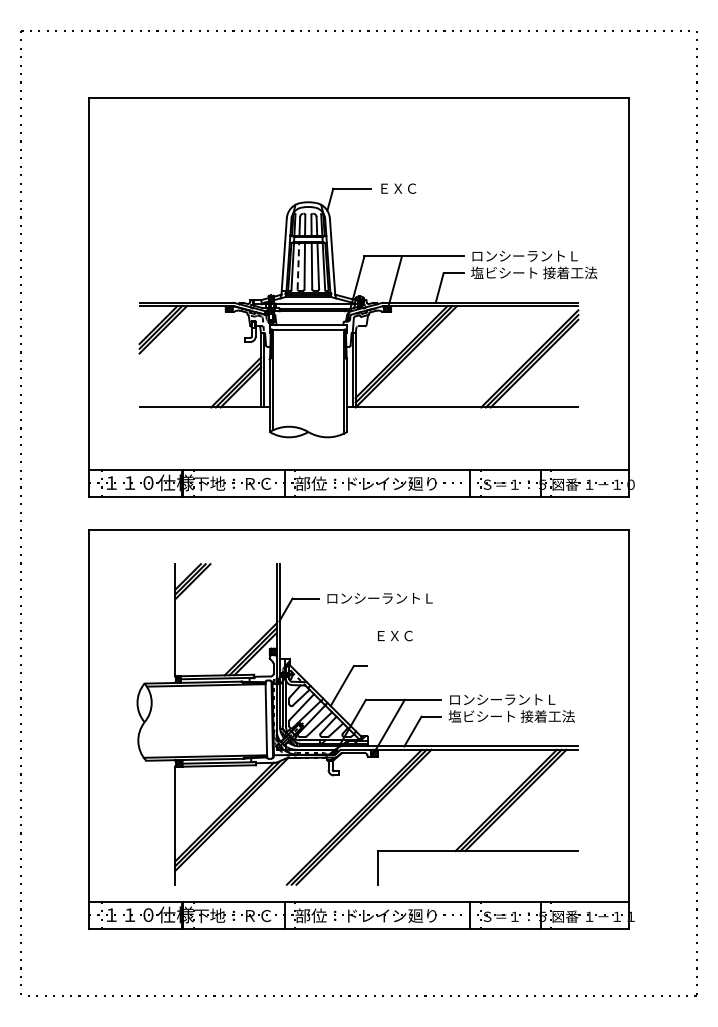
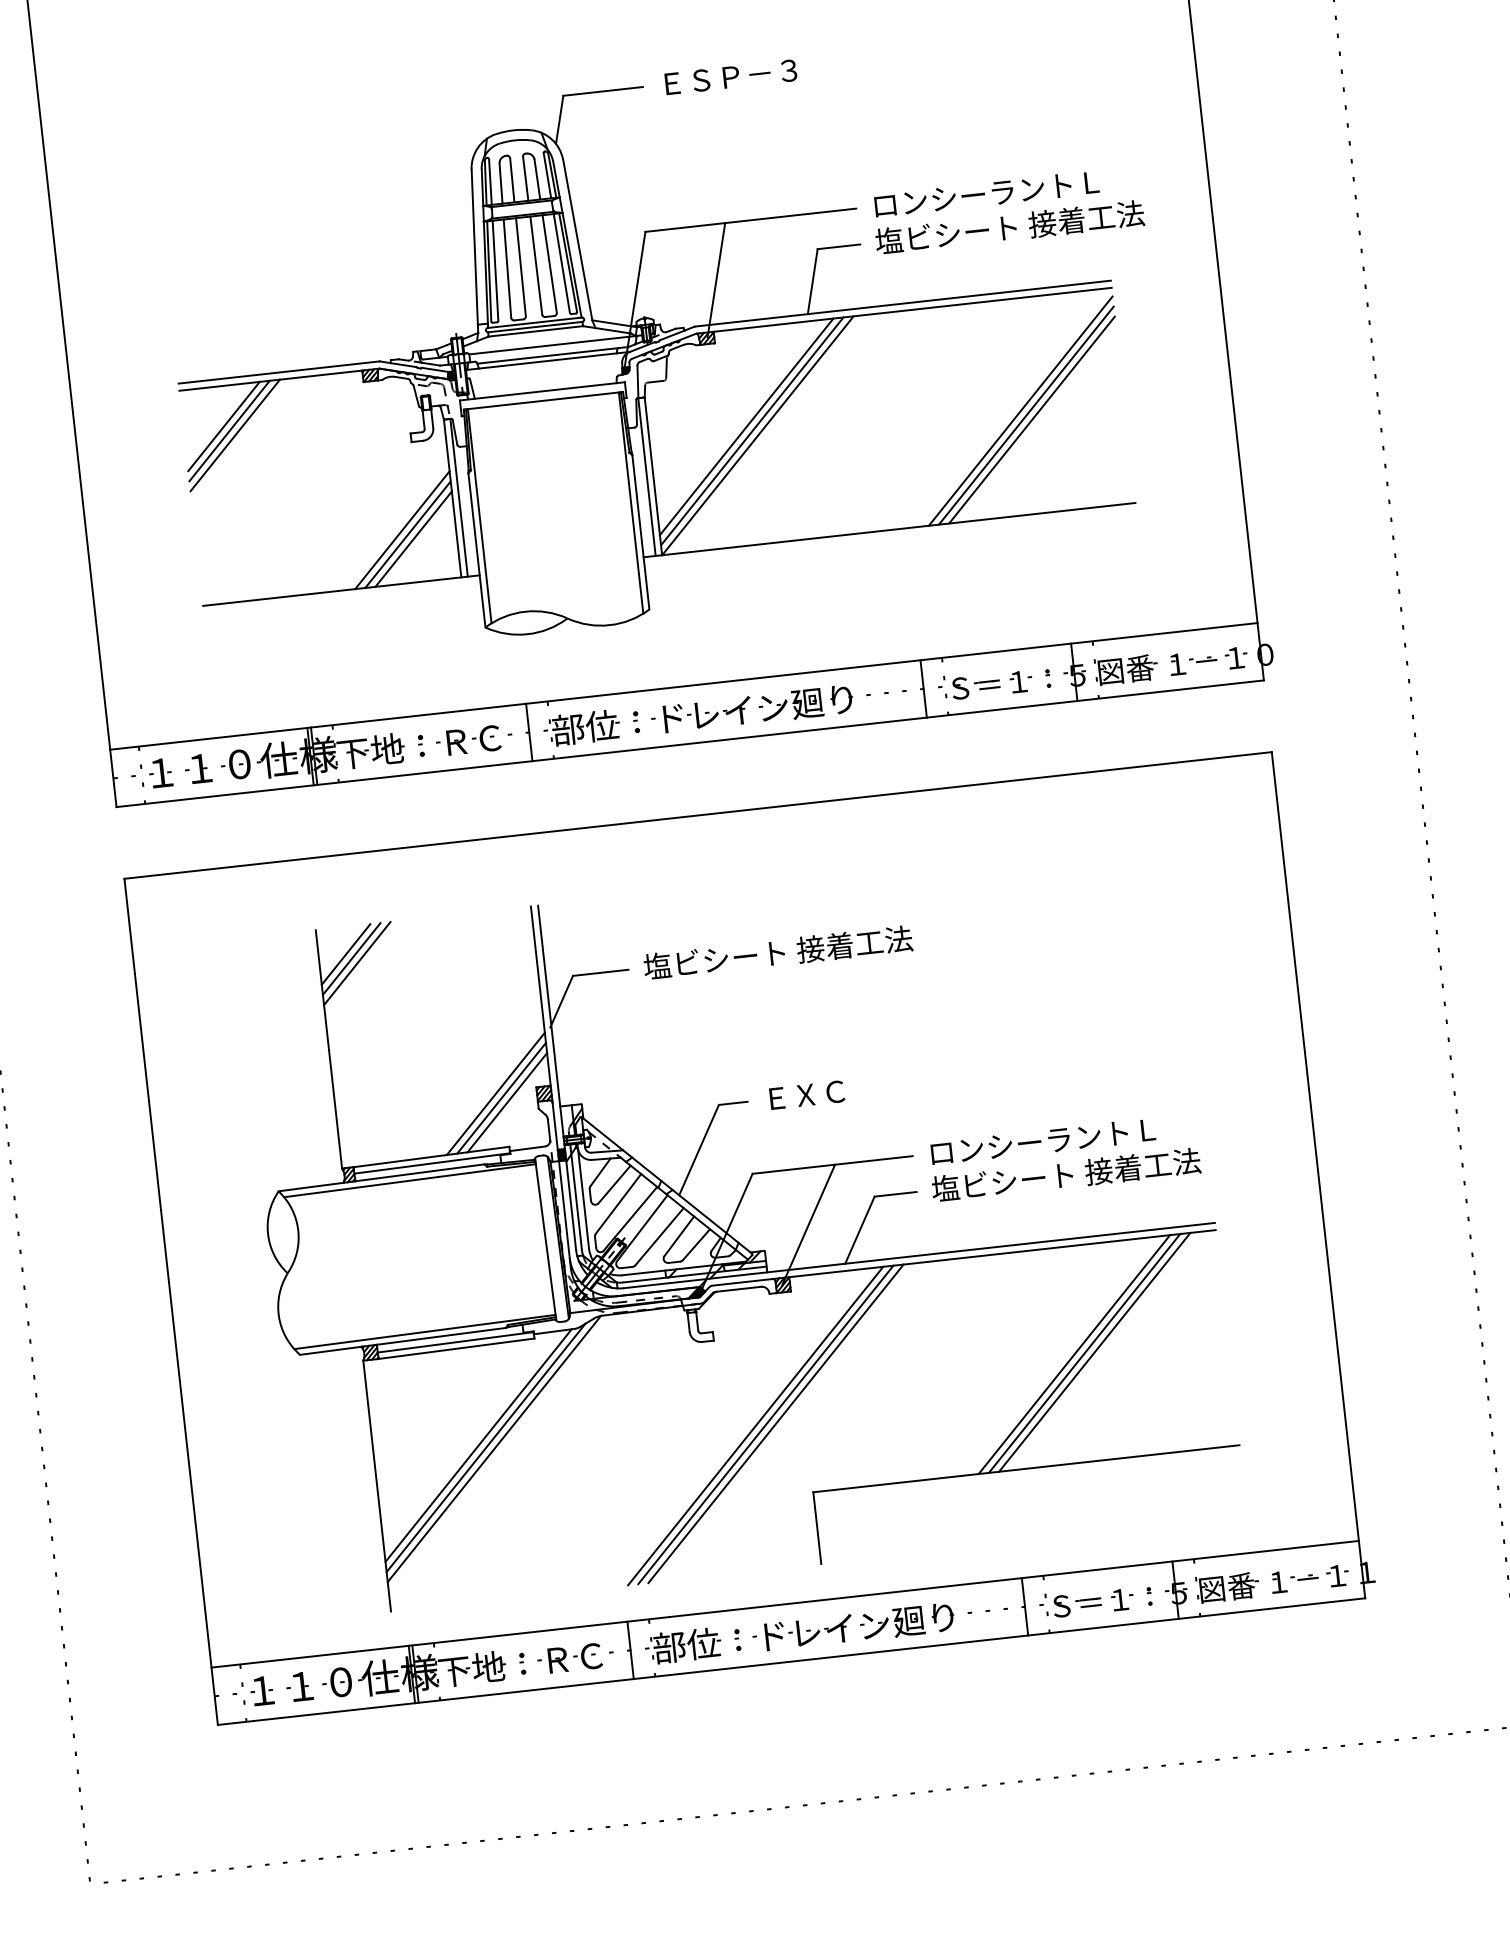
text: (418, 188) -> (744, 75), ＥＸＣ -> ＥＳＰ－３
line: (298, 265) -> (507, 266), dashed -> solid
text: (389, 598) -> (778, 953), ロンシーラントＬ -> 塩ビシート 接着工法
text: (395, 635) -> (807, 1093), moved

